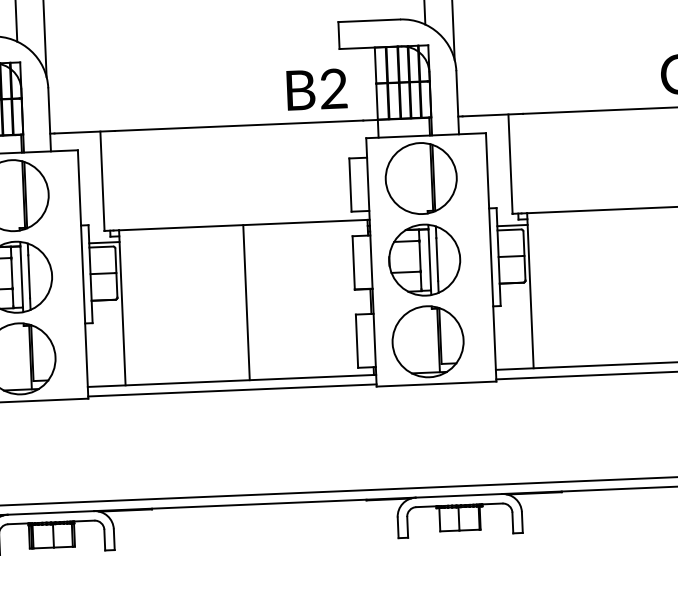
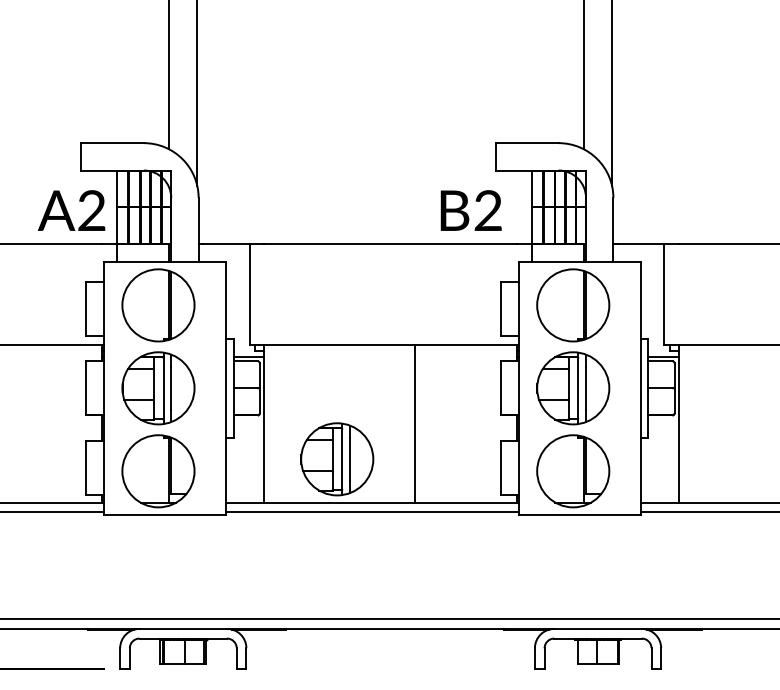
line: (246, 302) -> (414, 423), moved
part: (195, 339) -> (337, 459), added

